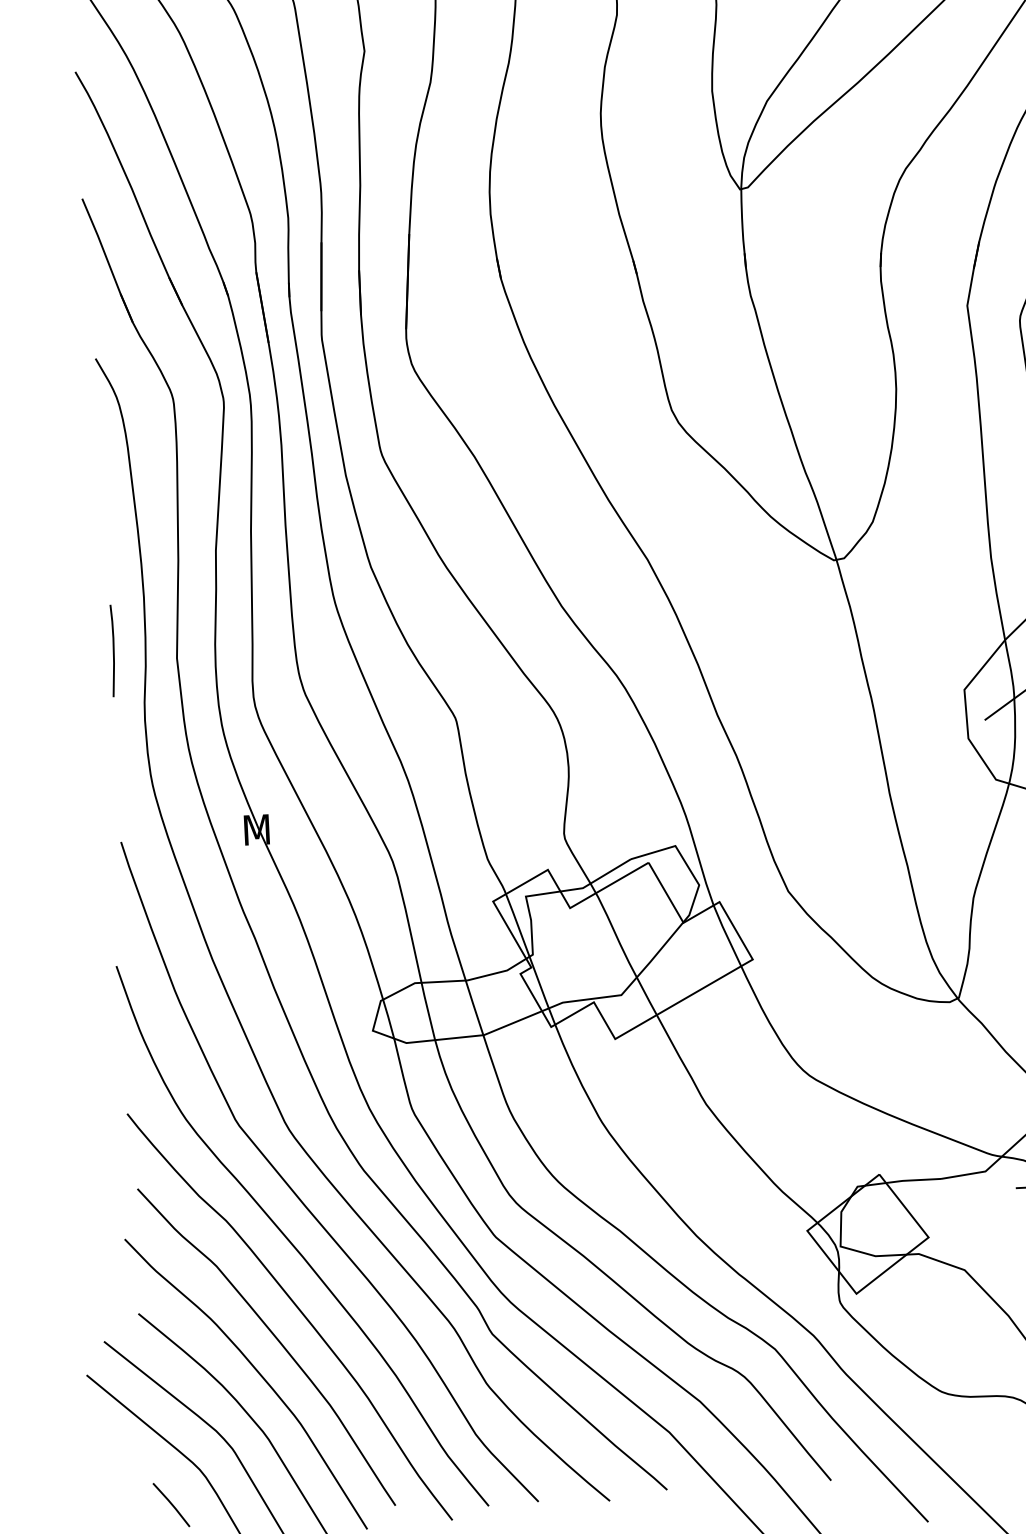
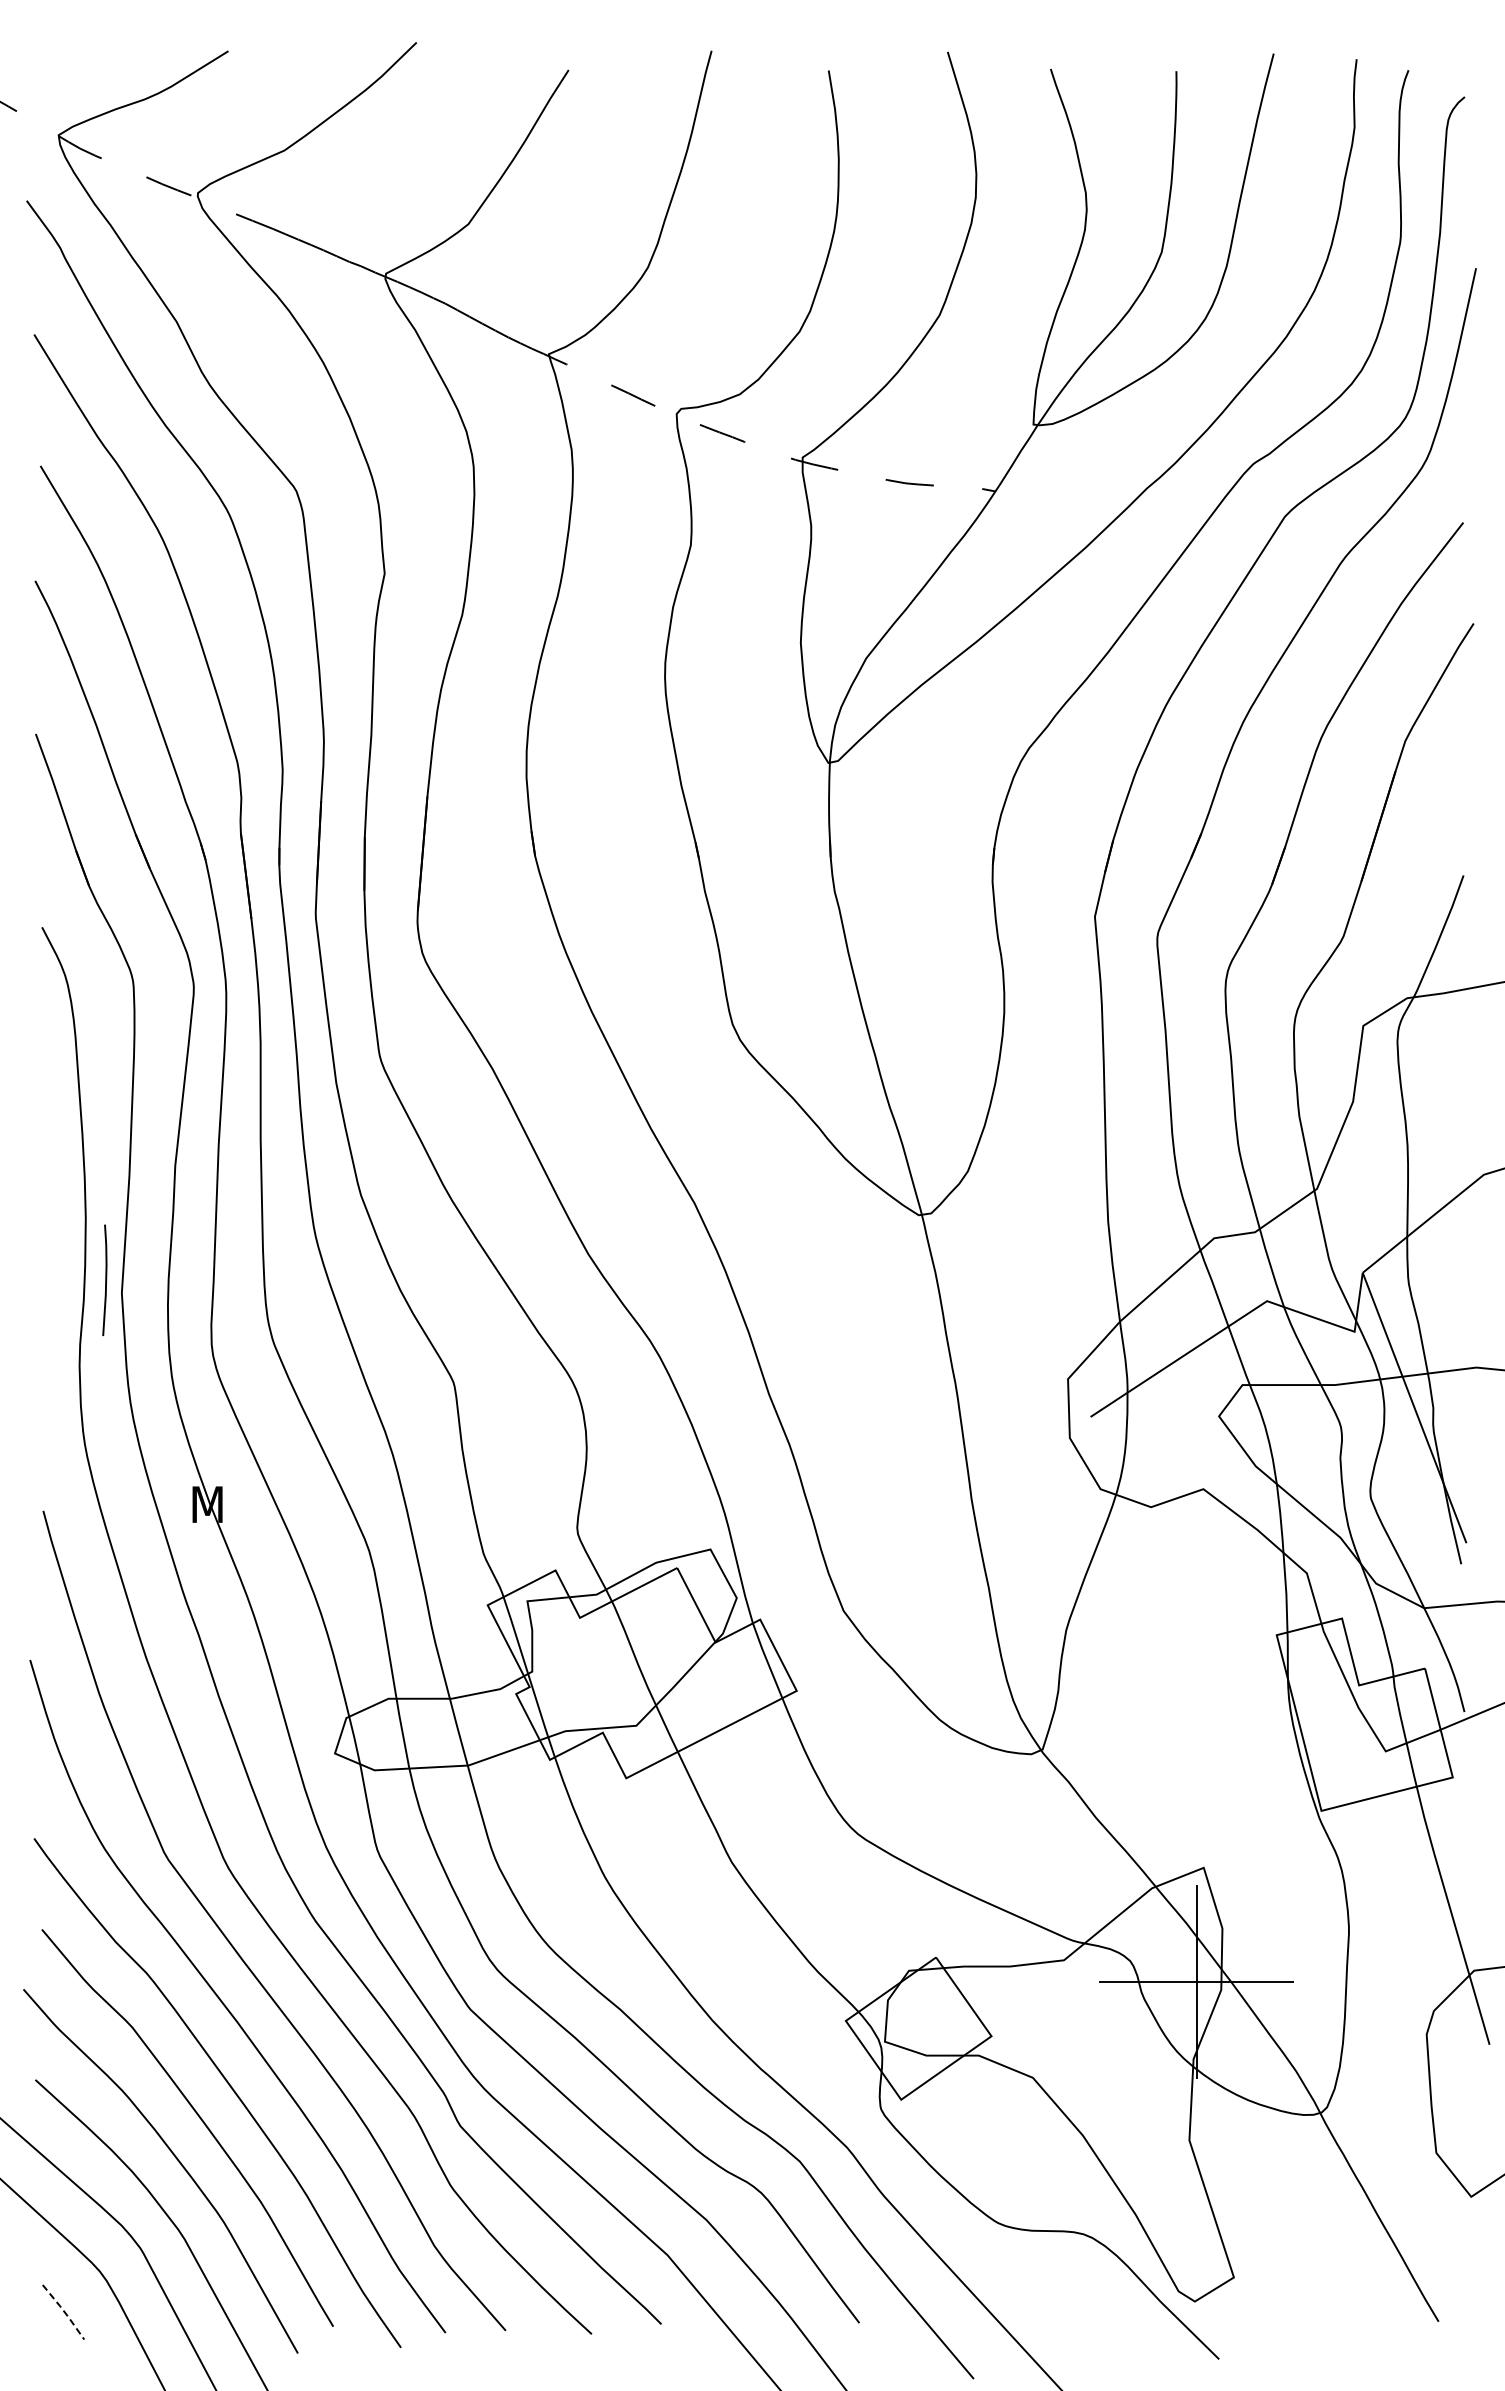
line: (113, 650) -> (105, 1279), moved
line: (172, 1504) -> (64, 2311), solid -> dashed

